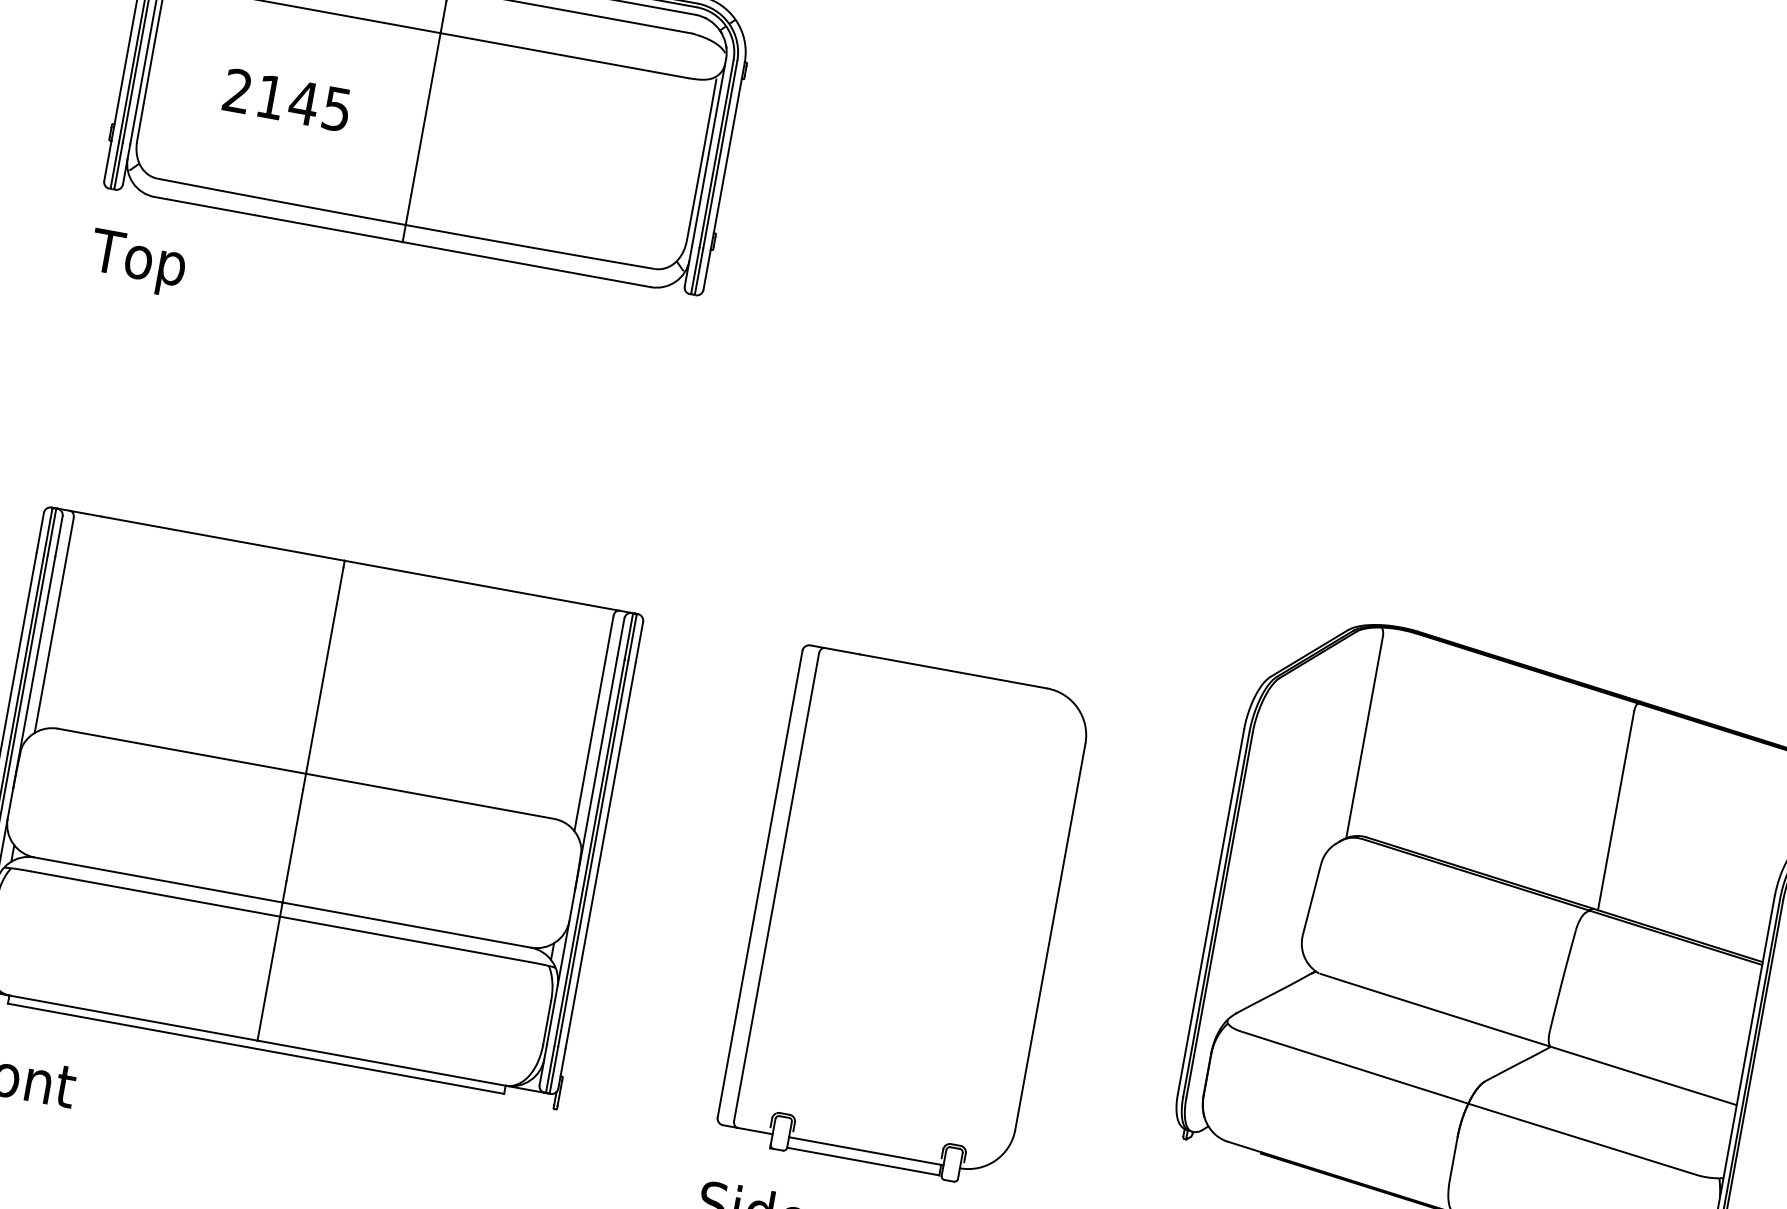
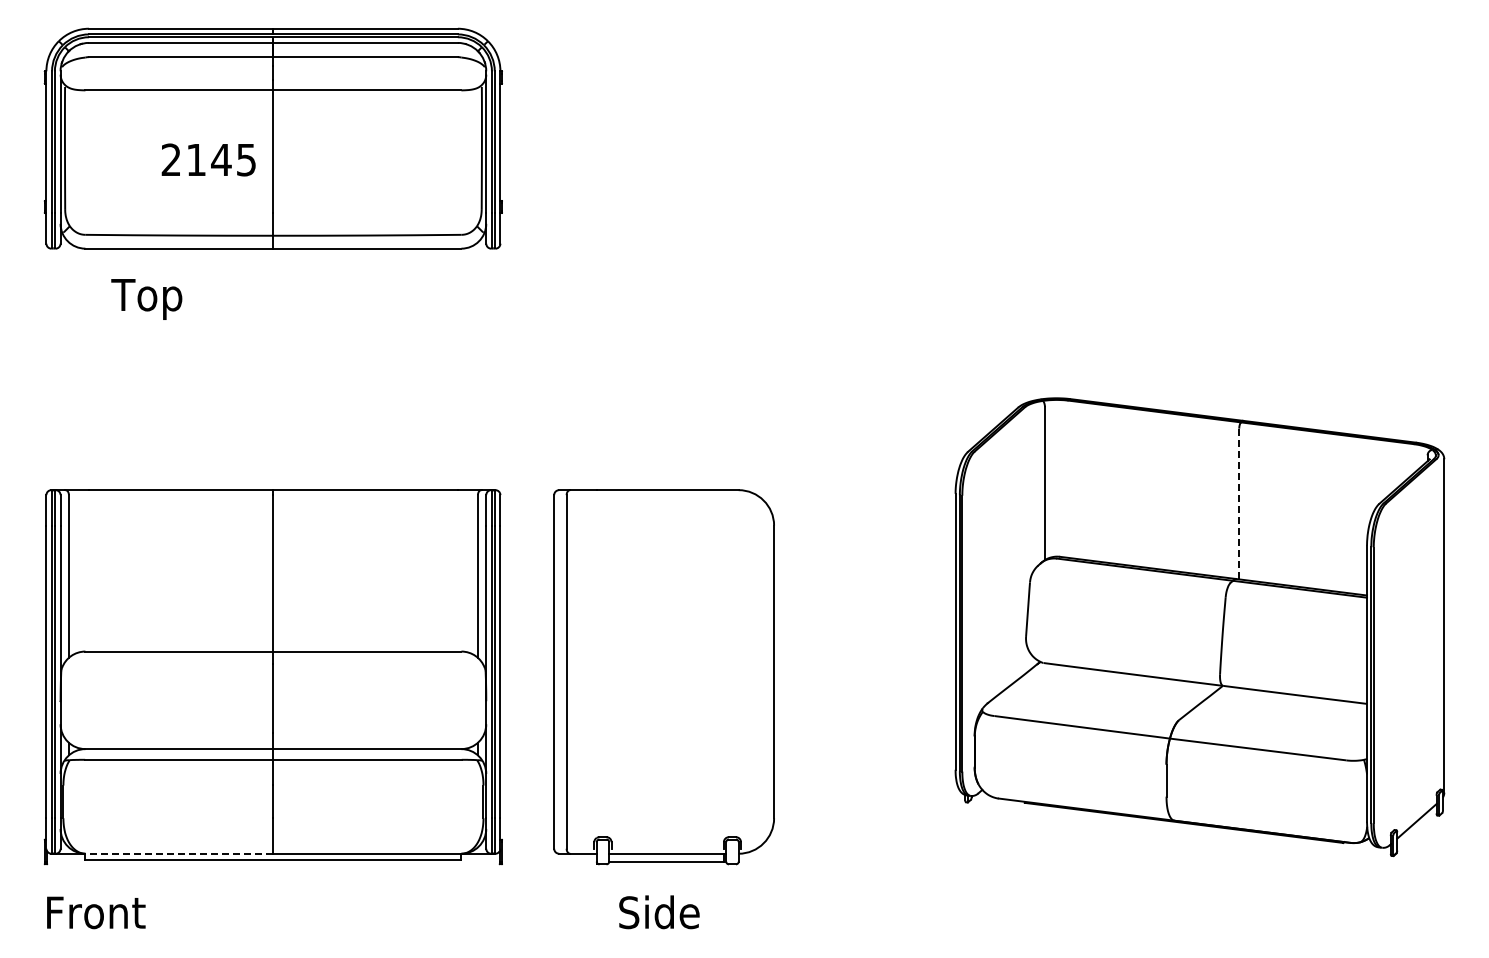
text: (286, 99) -> (208, 159), moved
text: (137, 263) -> (146, 299), moved
line: (1616, 811) -> (1239, 504), solid -> dashed
part: (903, 917) -> (663, 677), moved
line: (133, 1017) -> (179, 853), solid -> dashed

